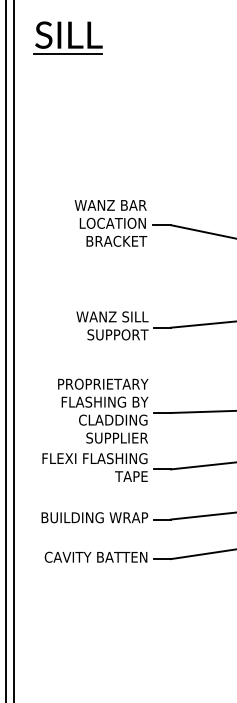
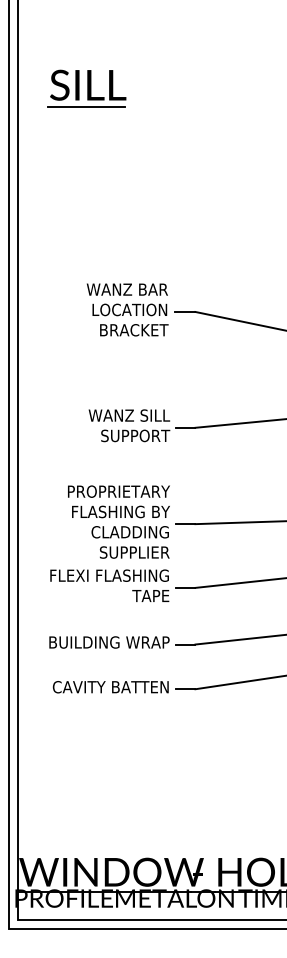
part: (67, 38) -> (86, 88), moved

